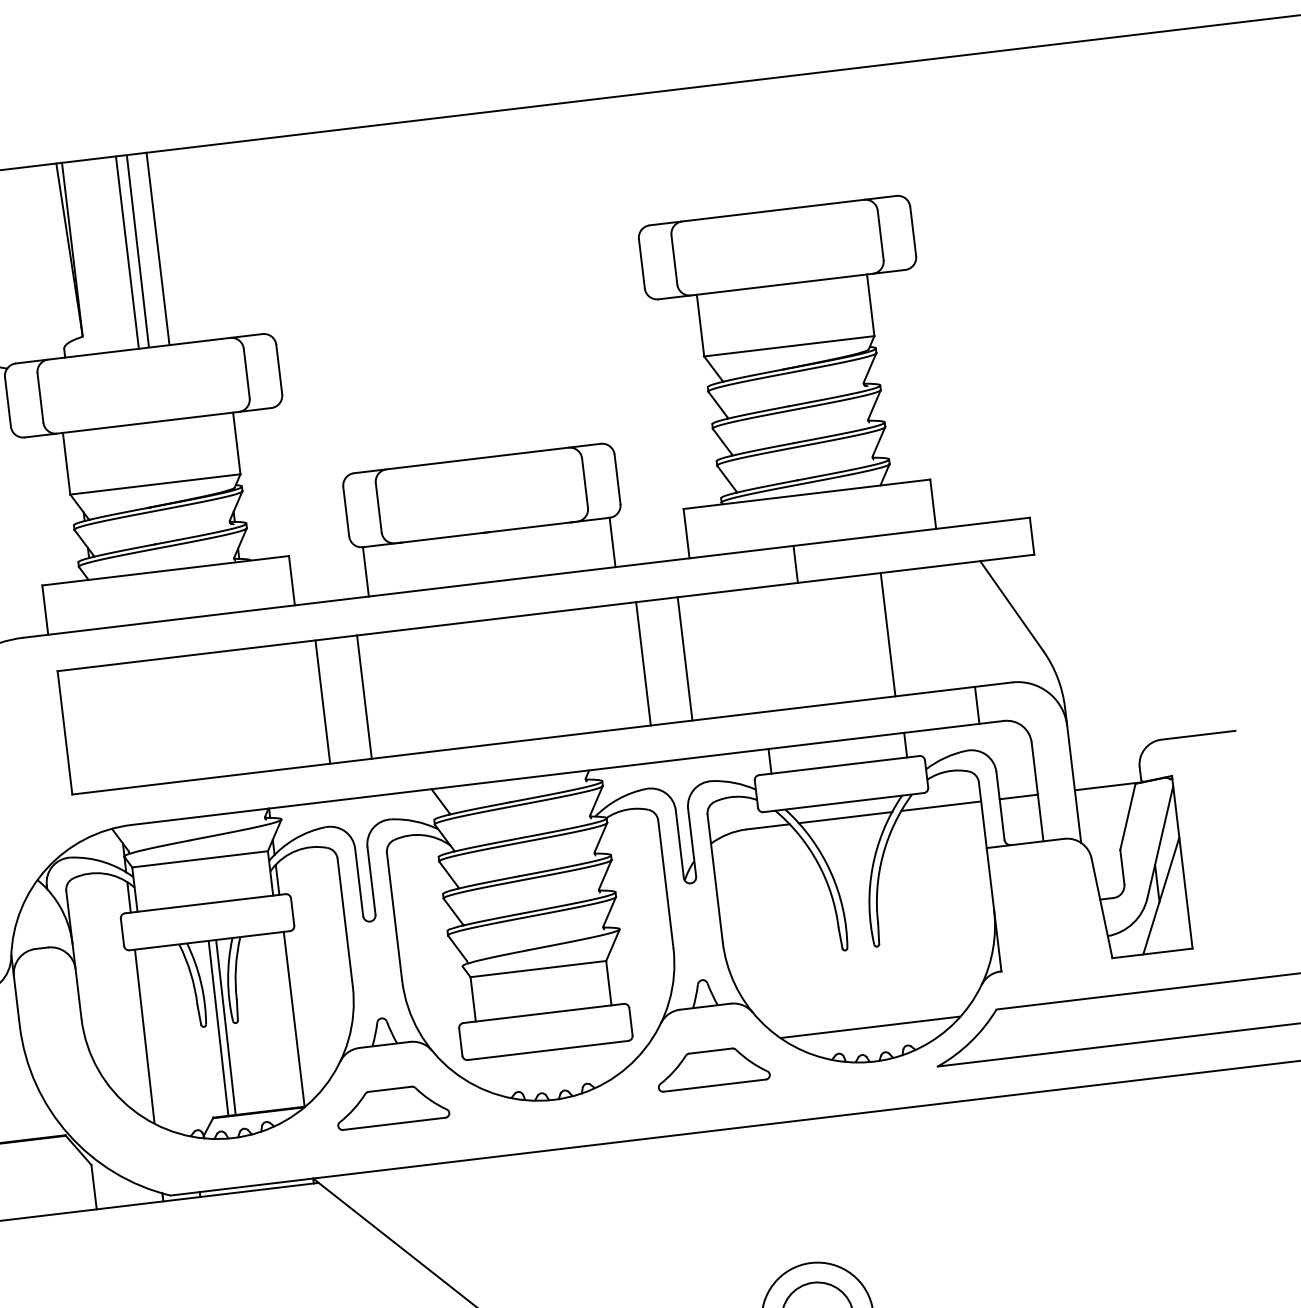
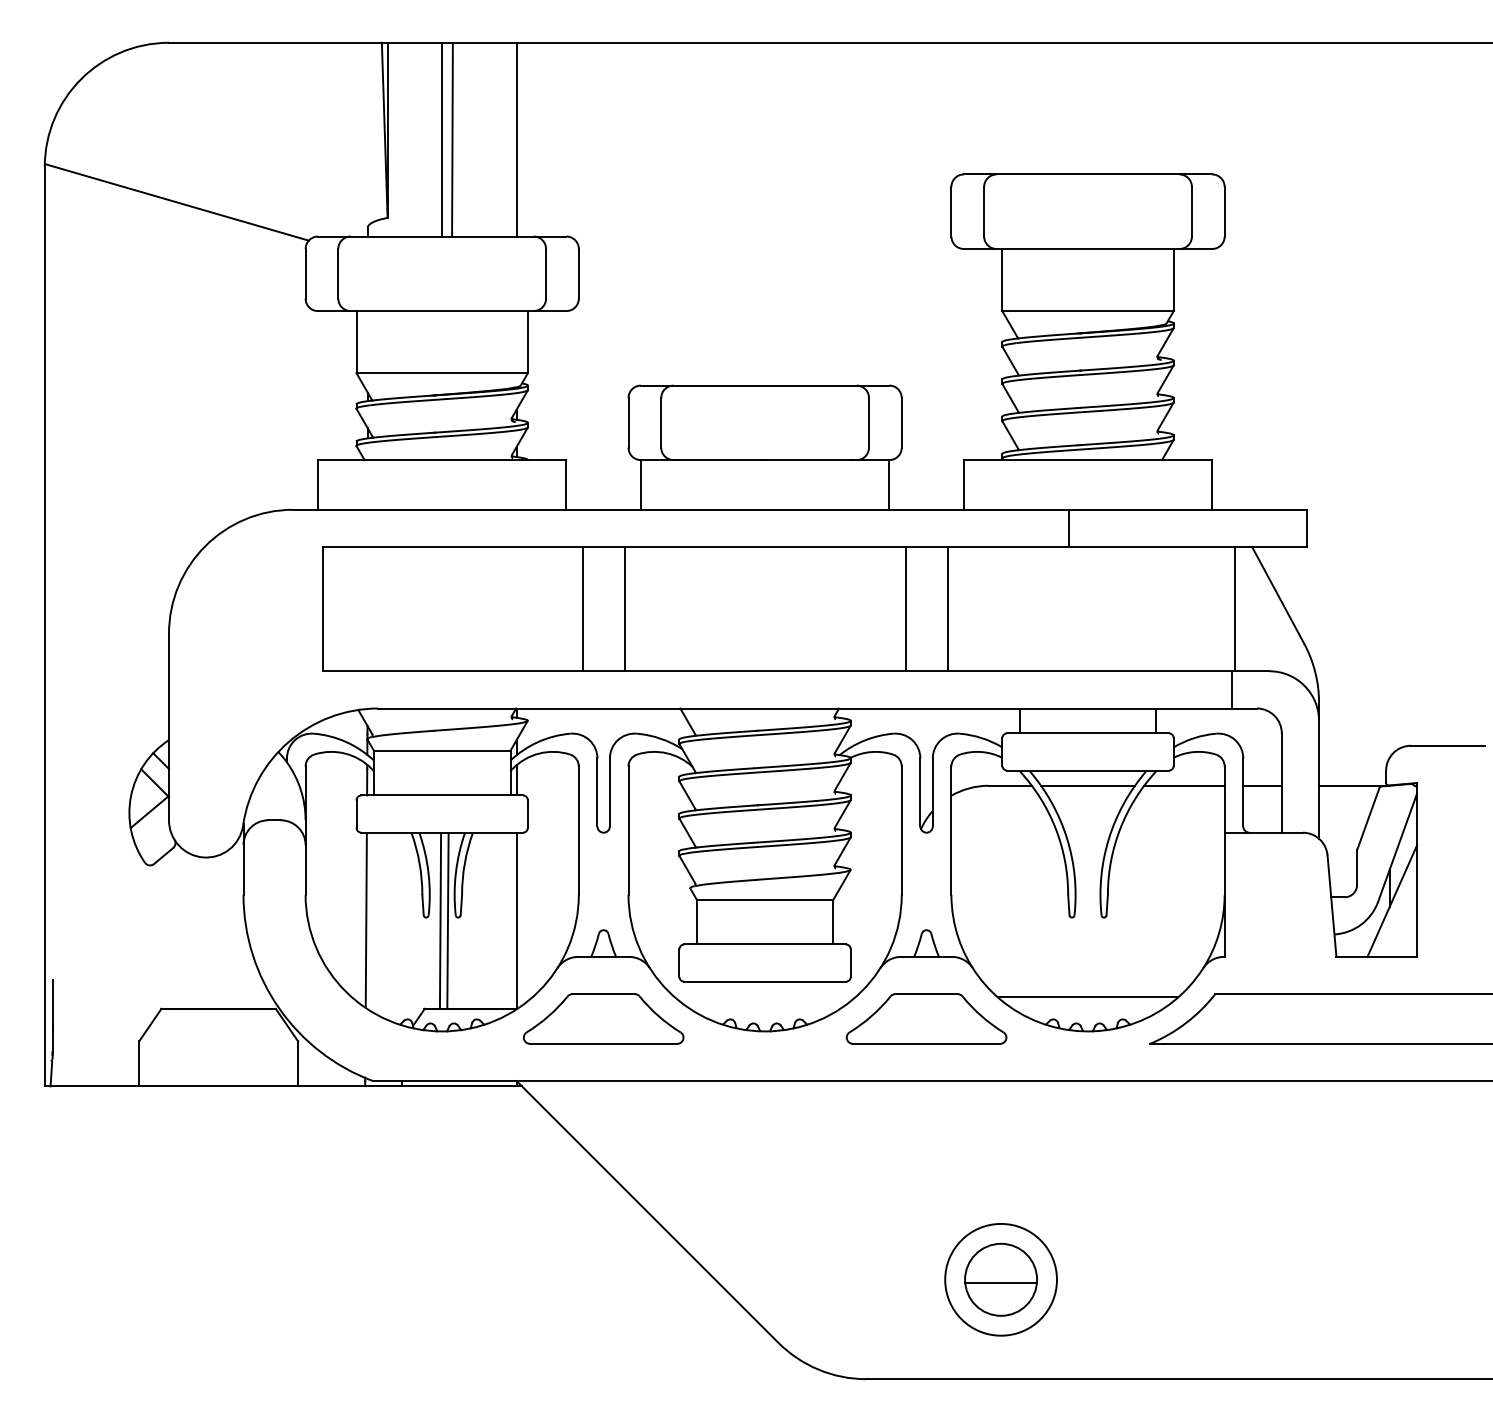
line: (157, 248) -> (516, 139), moved
line: (887, 635) -> (1234, 609), moved
part: (712, 1067) -> (926, 1018), size x1.43
part: (391, 1106) -> (603, 1018), size x1.43

